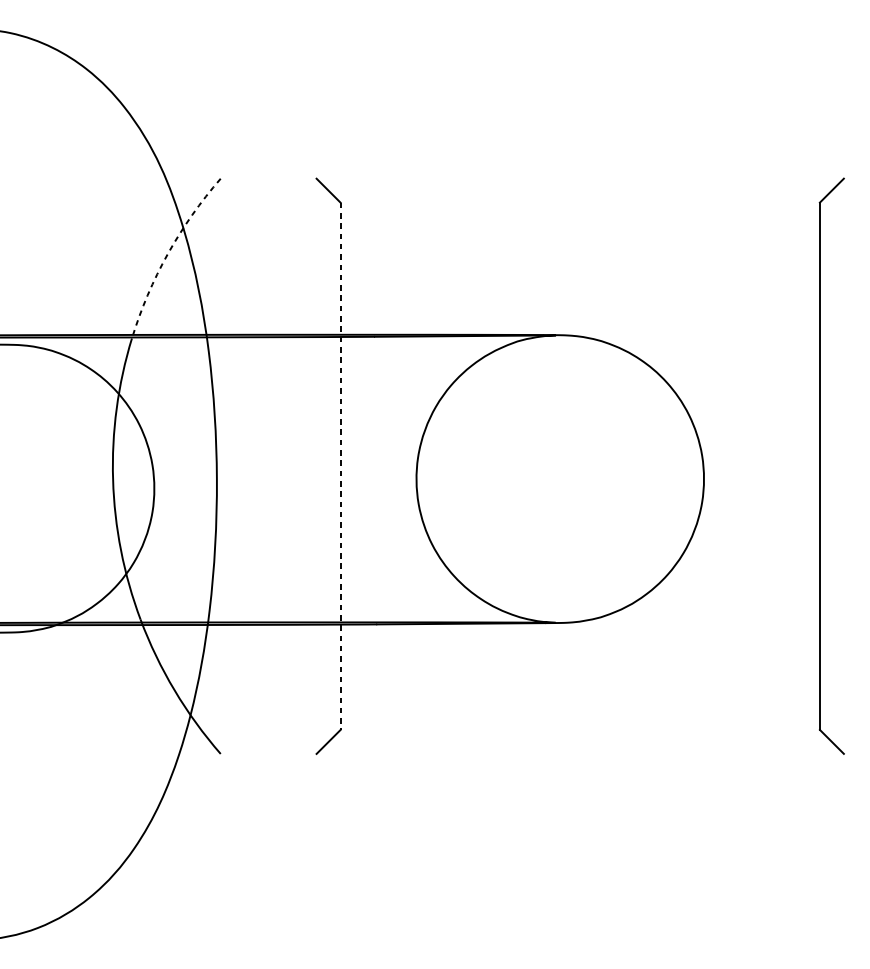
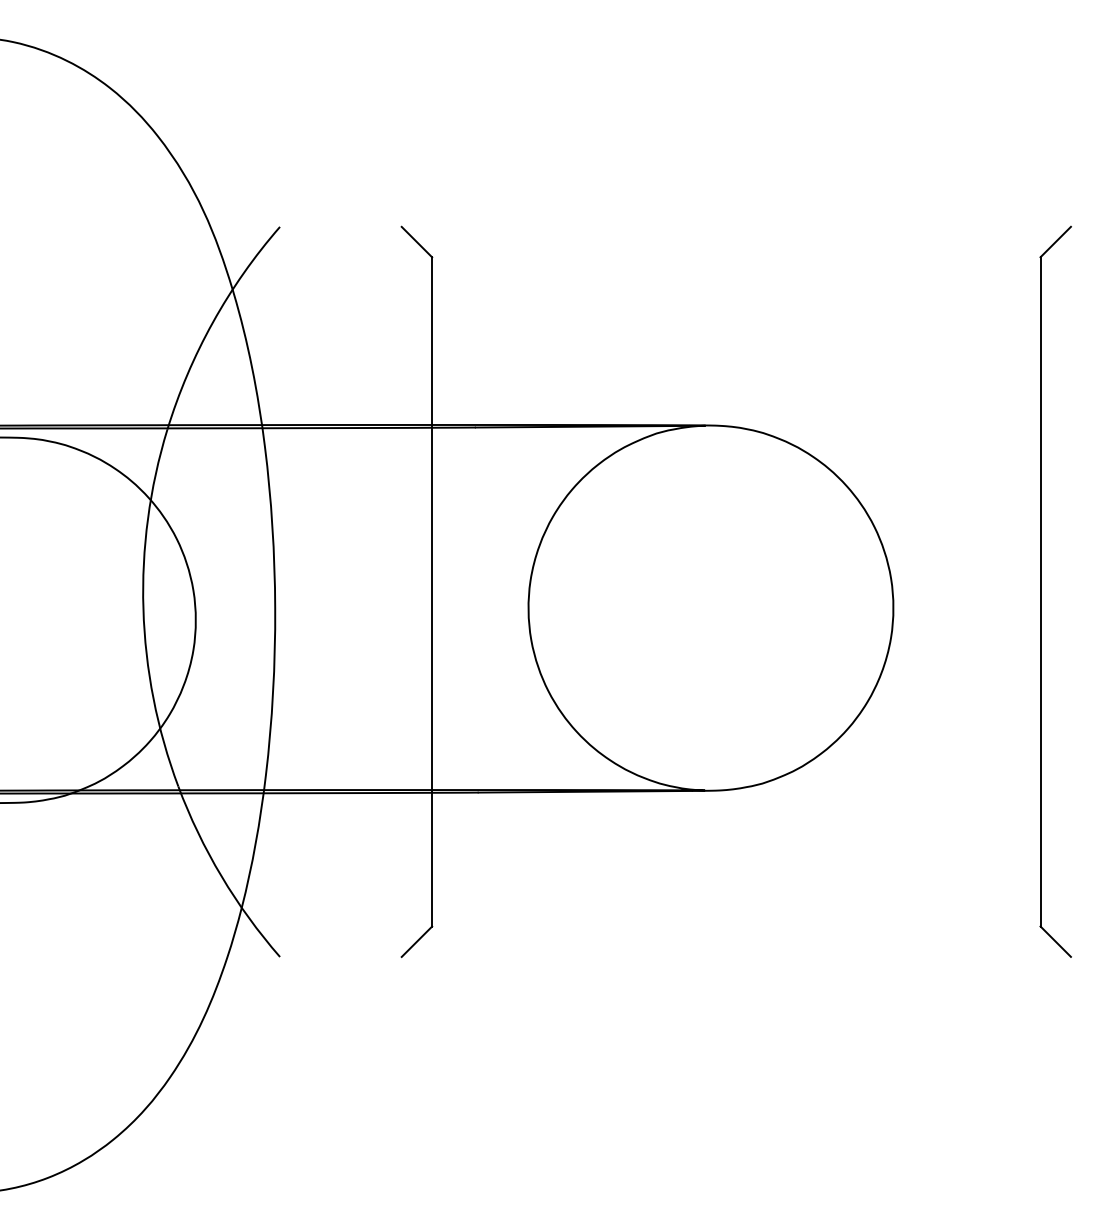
arc: (168, 254) -> (213, 322), dashed -> solid
line: (340, 465) -> (432, 591), dashed -> solid

